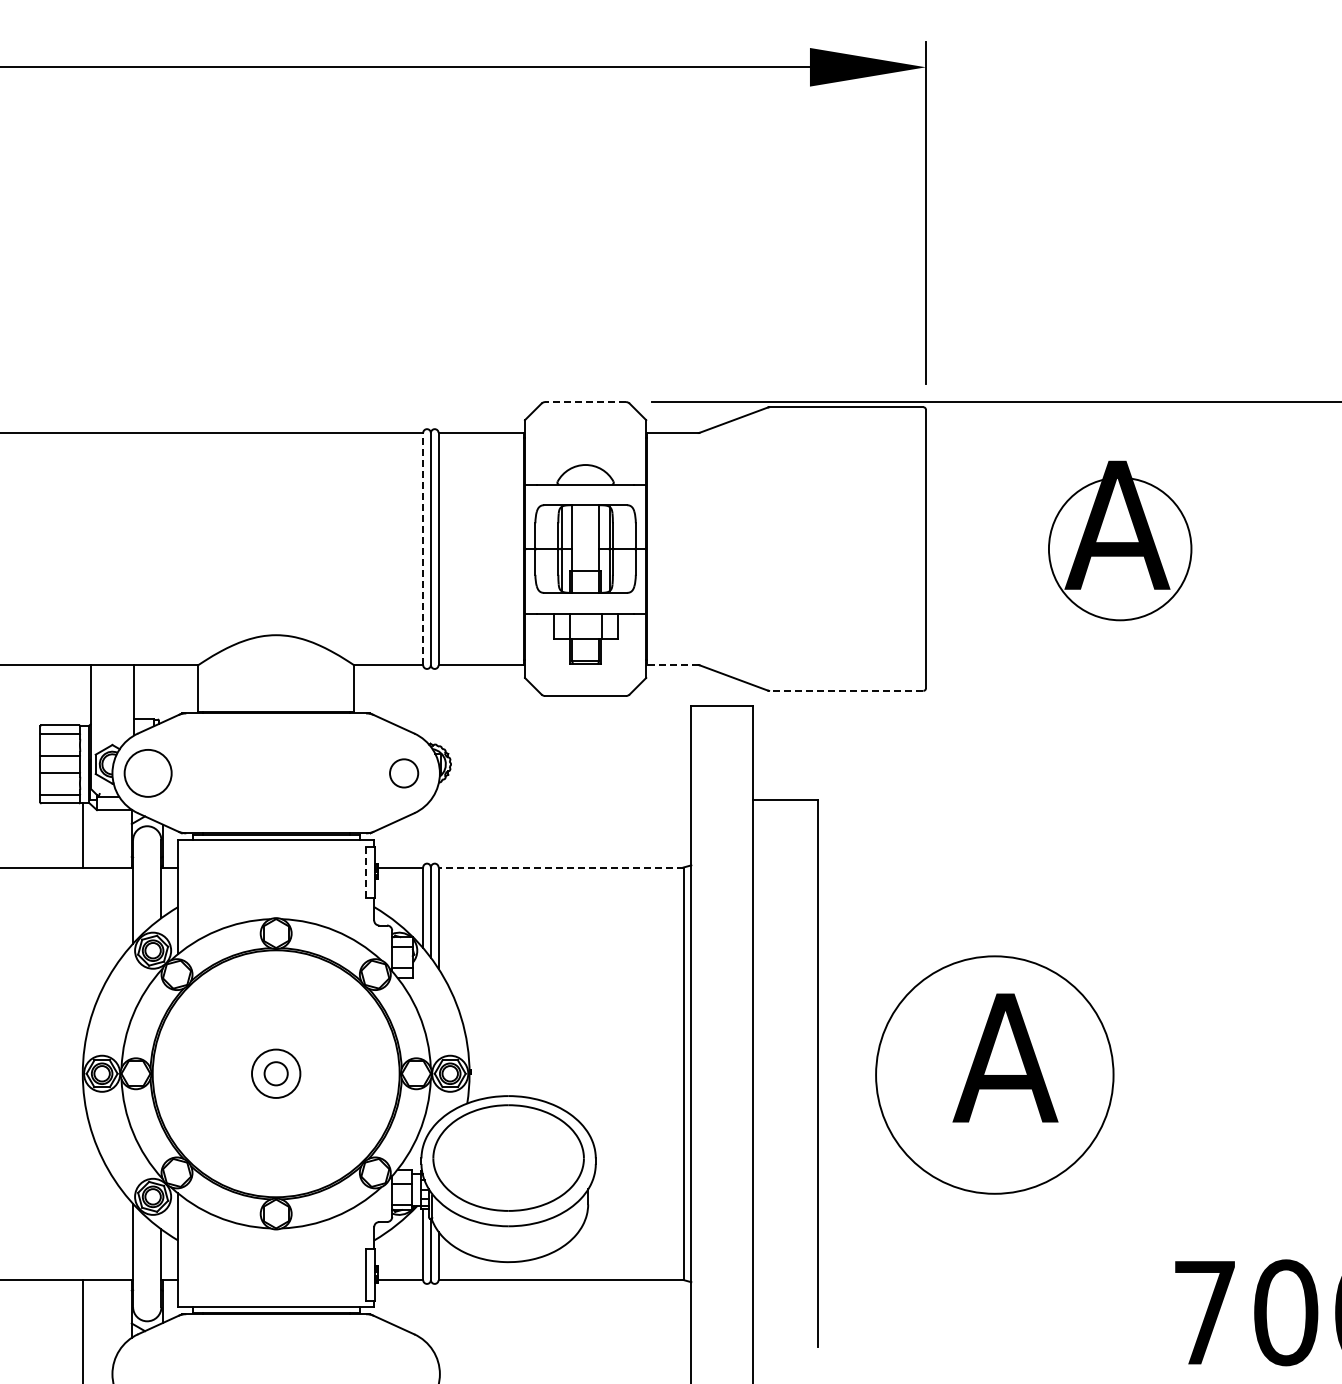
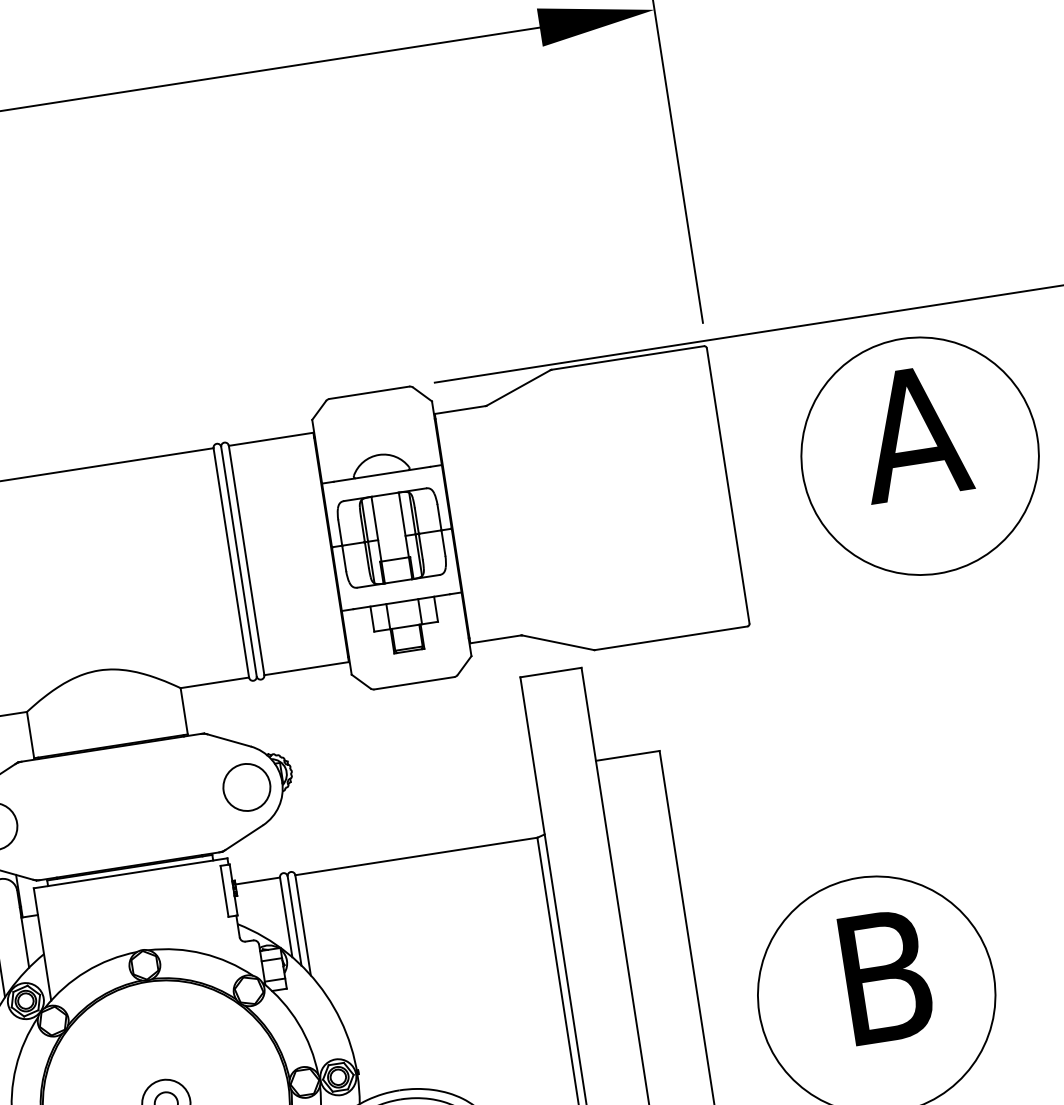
line: (585, 402) -> (369, 393), dashed -> solid
line: (423, 548) -> (231, 562), dashed -> solid
circle: (1119, 548) -> (919, 455), size x1.67
line: (672, 665) -> (495, 639), dashed -> solid
line: (845, 690) -> (670, 638), dashed -> solid
circle: (403, 773) -> (246, 787), size x1.67
line: (560, 867) -> (415, 856), dashed -> solid
line: (366, 872) -> (224, 891), dashed -> solid
text: (1005, 1057) -> (884, 976), A -> B

